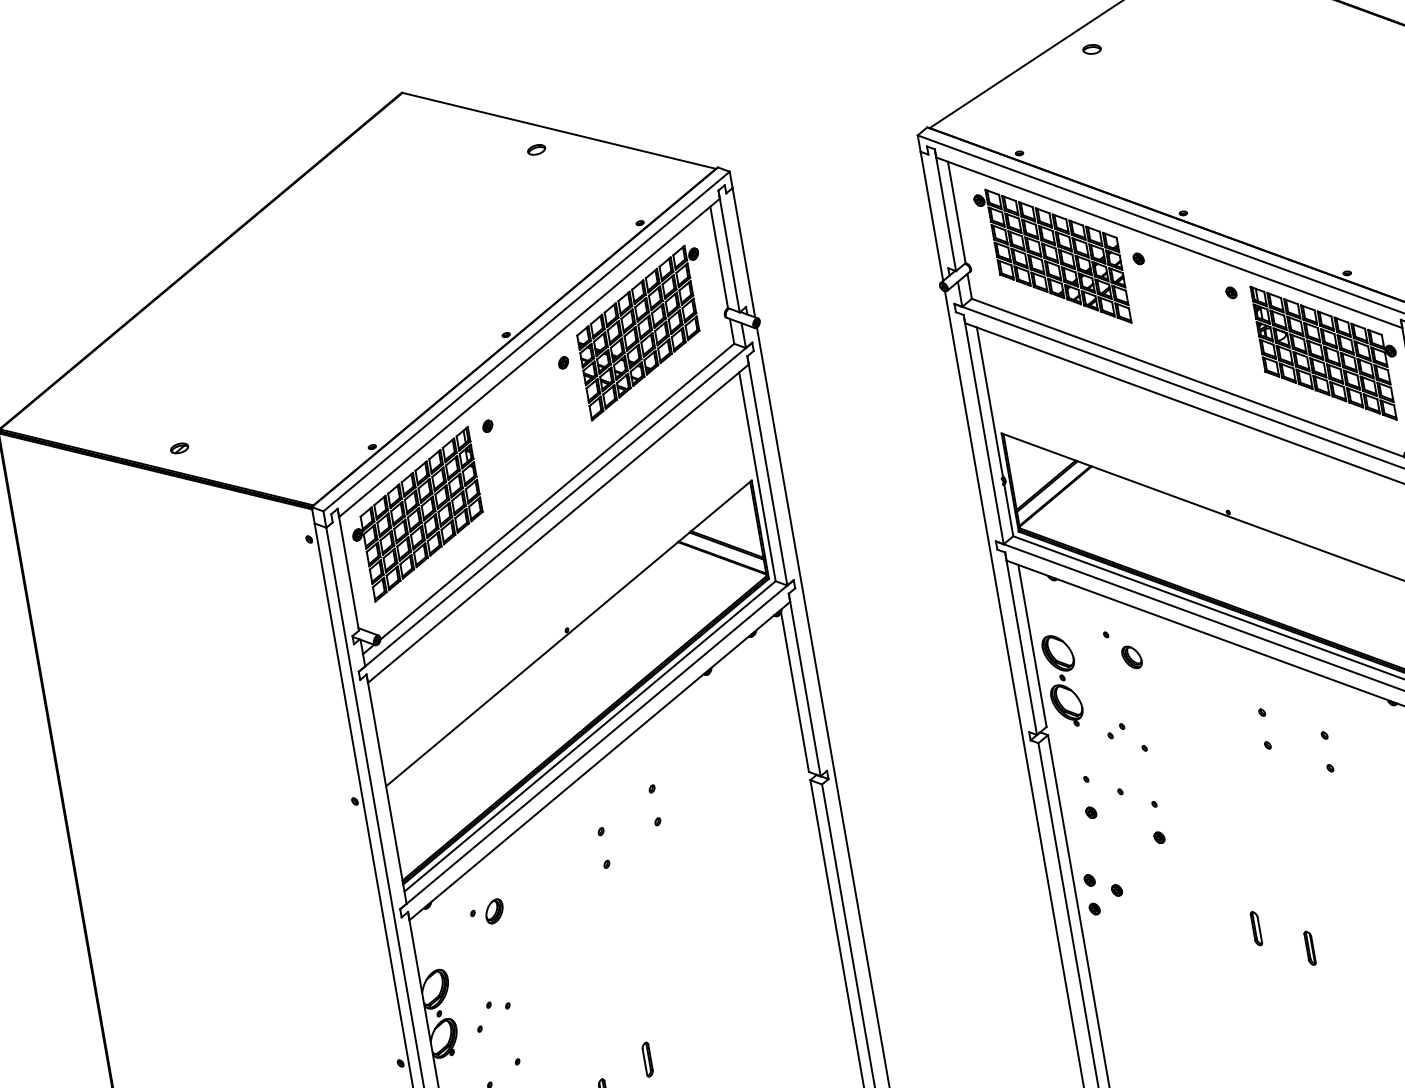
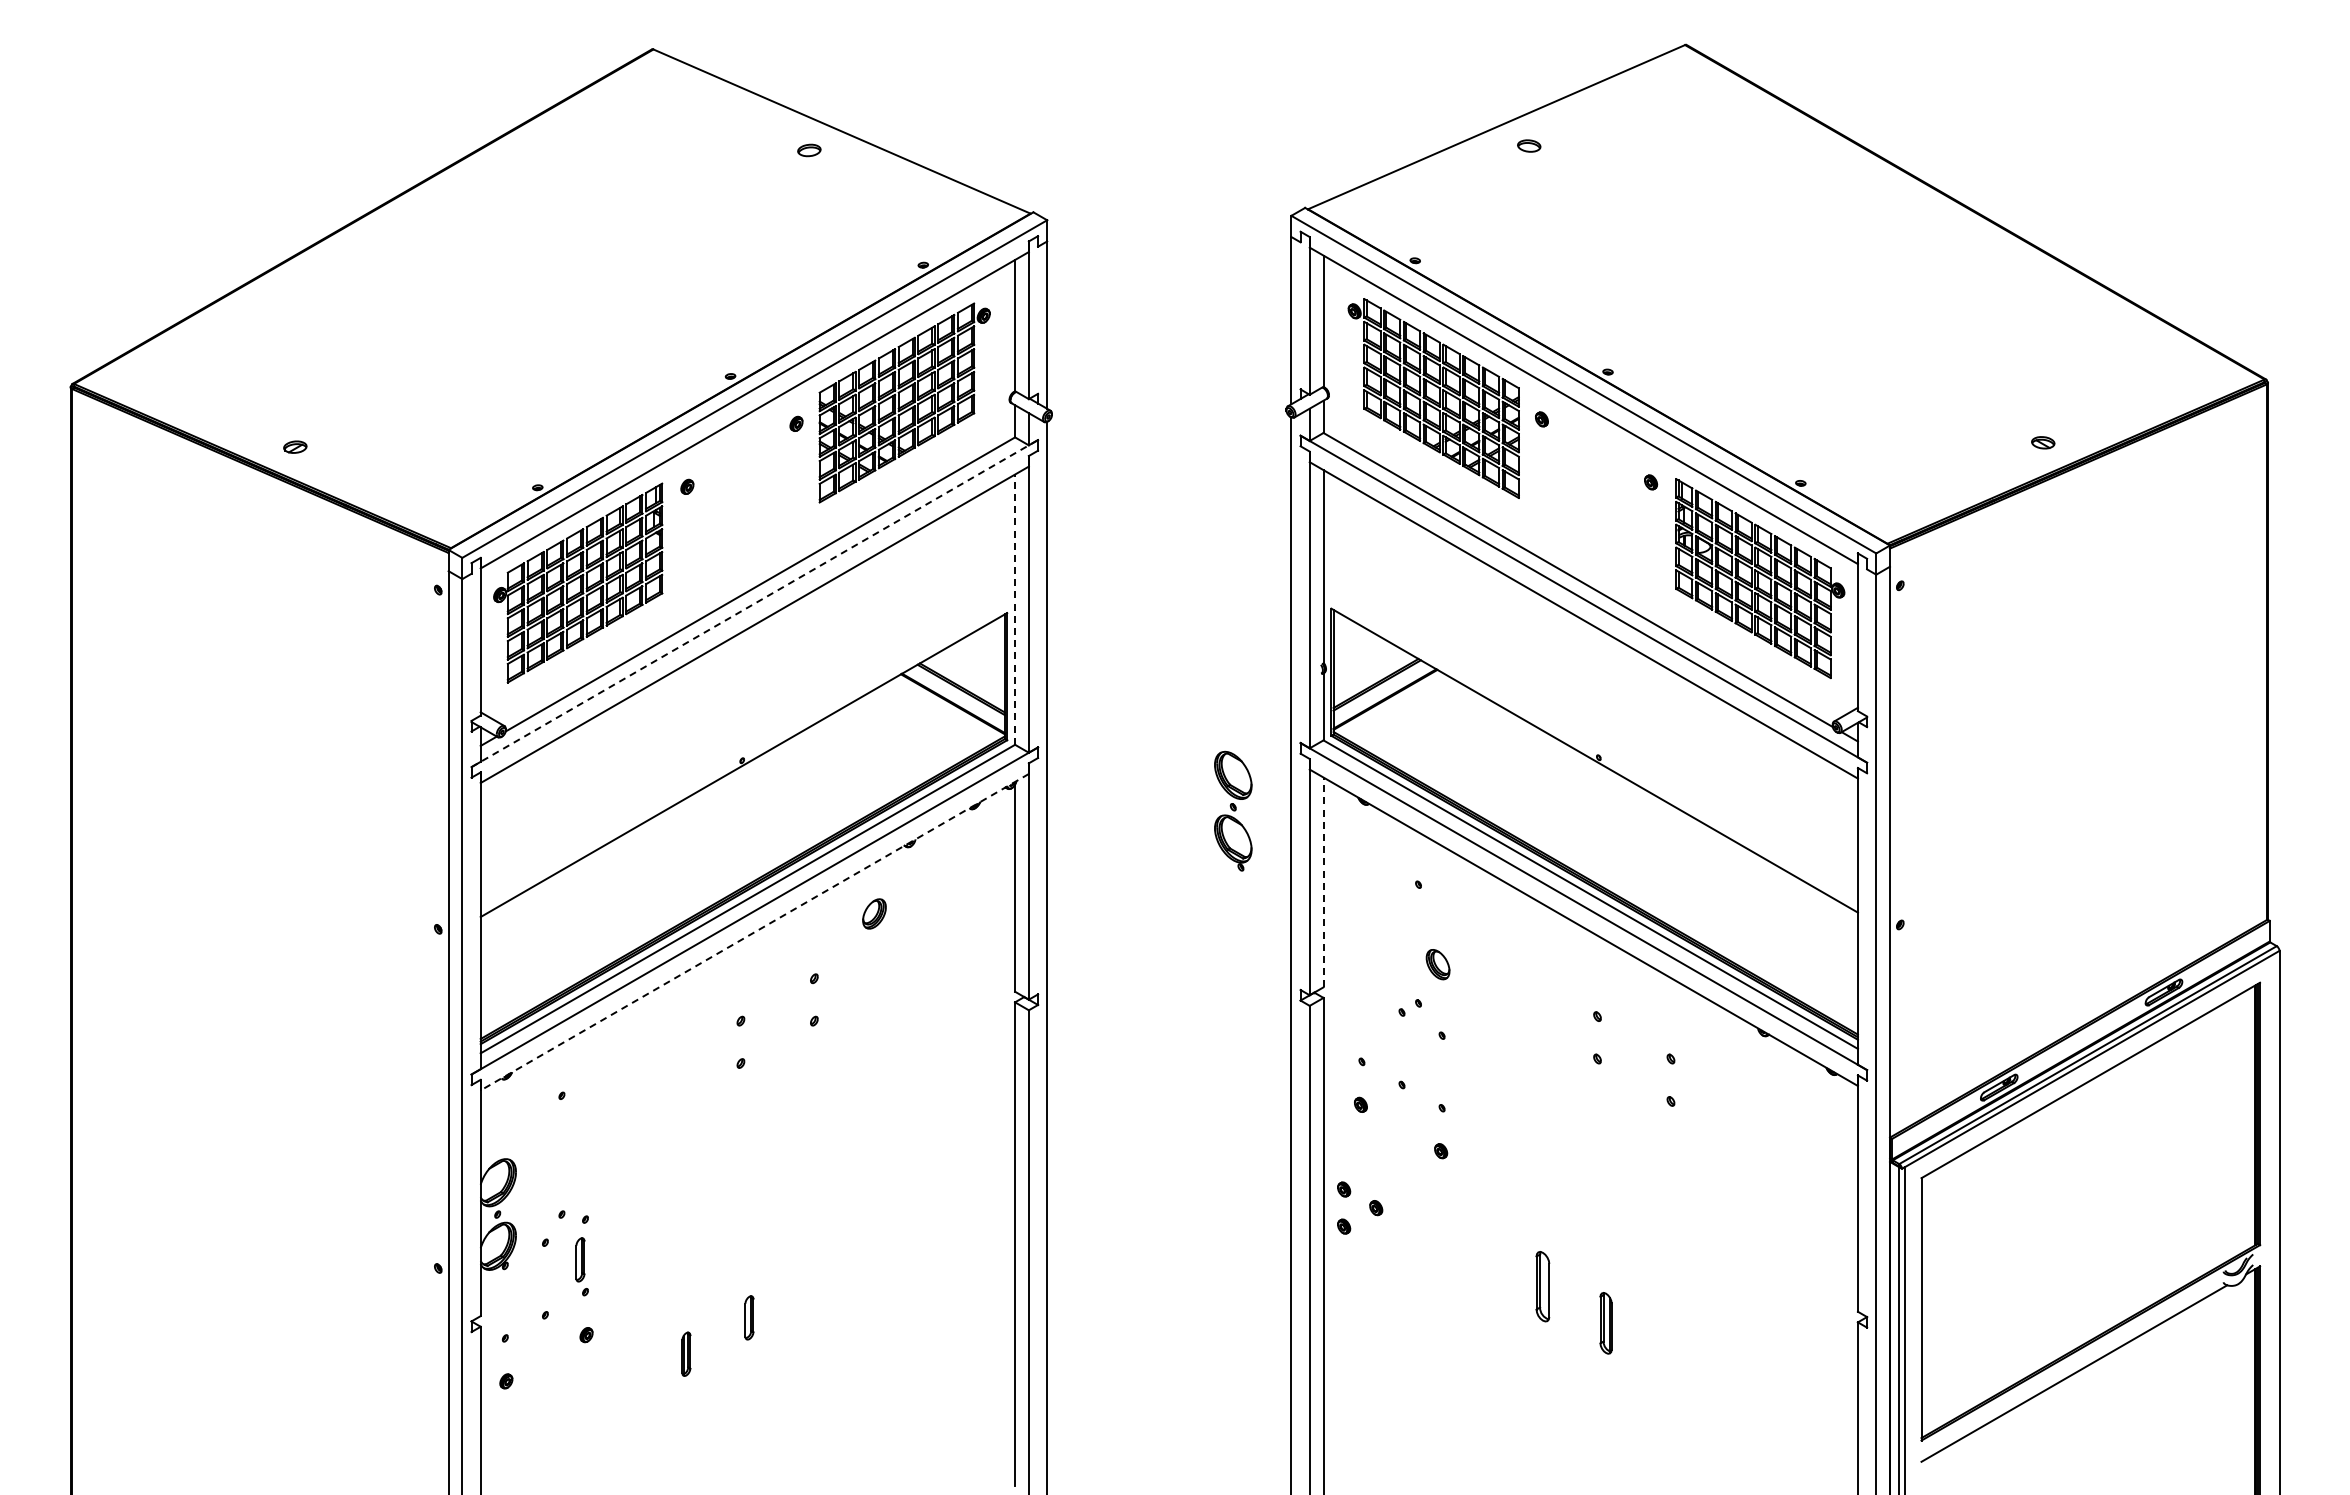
line: (757, 476) -> (1015, 609), solid -> dashed
line: (556, 507) -> (755, 603), solid -> dashed
line: (1032, 646) -> (1323, 882), solid -> dashed
part: (1131, 657) -> (1437, 964), moved
part: (1063, 680) -> (1233, 810), moved
line: (599, 761) -> (754, 932), solid -> dashed
part: (494, 911) -> (874, 913), moved
part: (1256, 928) -> (1542, 1286), size x1.6
part: (1309, 947) -> (1605, 1322), size x1.4
part: (509, 1037) -> (580, 1259), added

